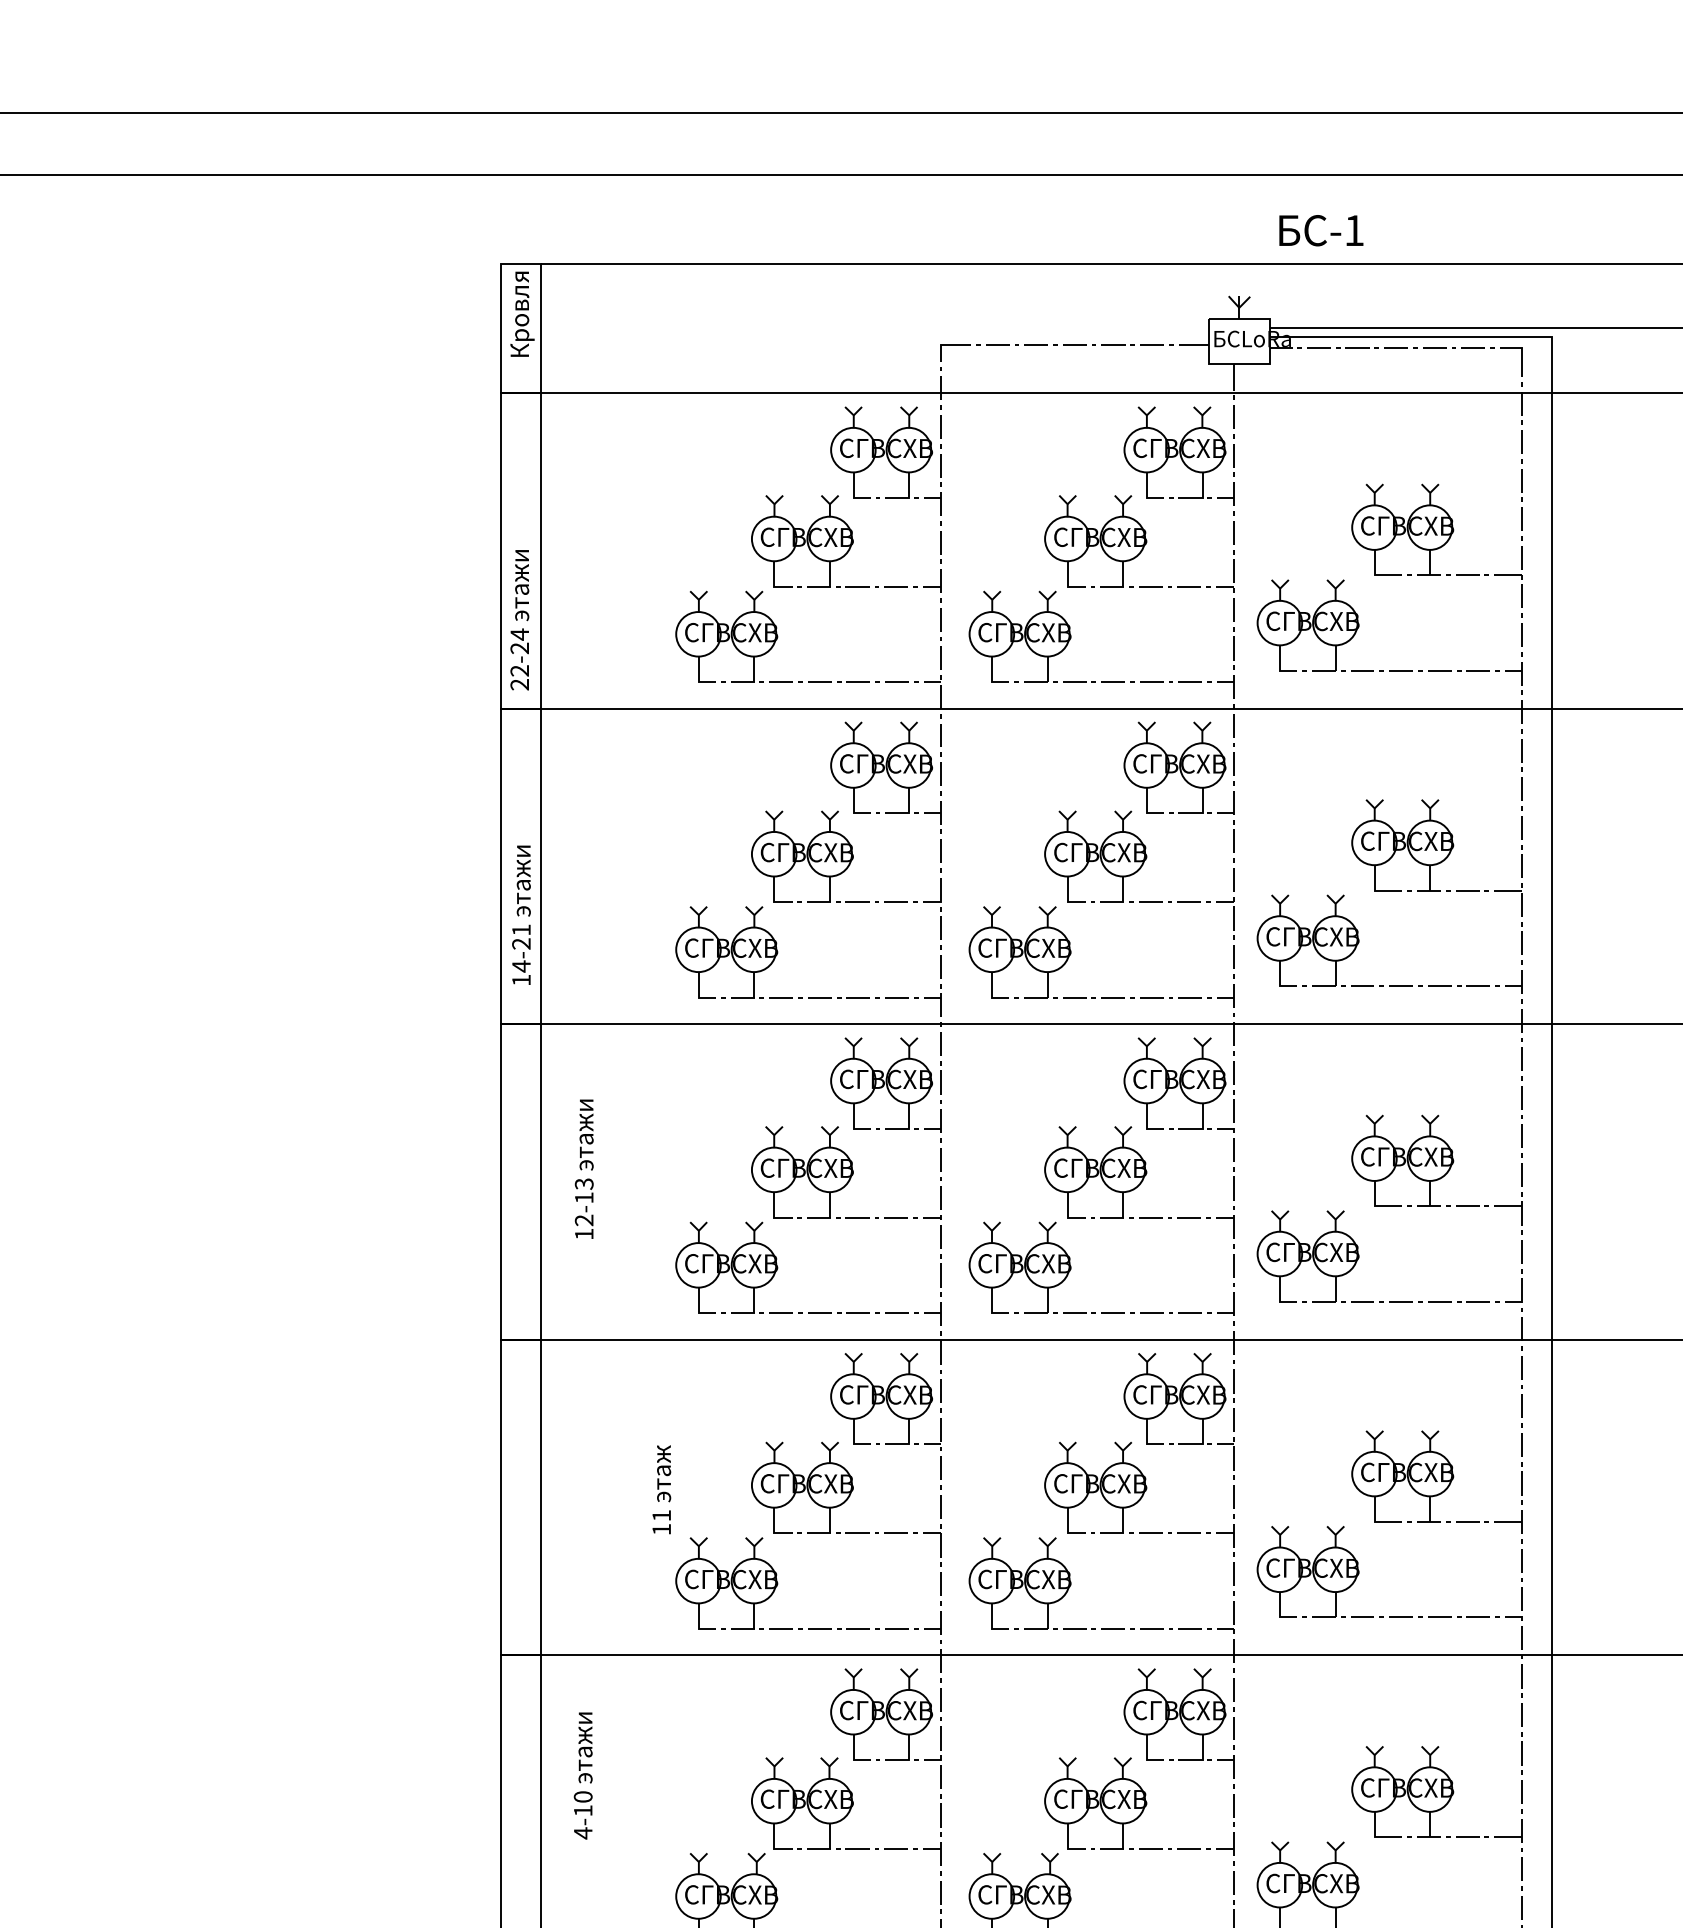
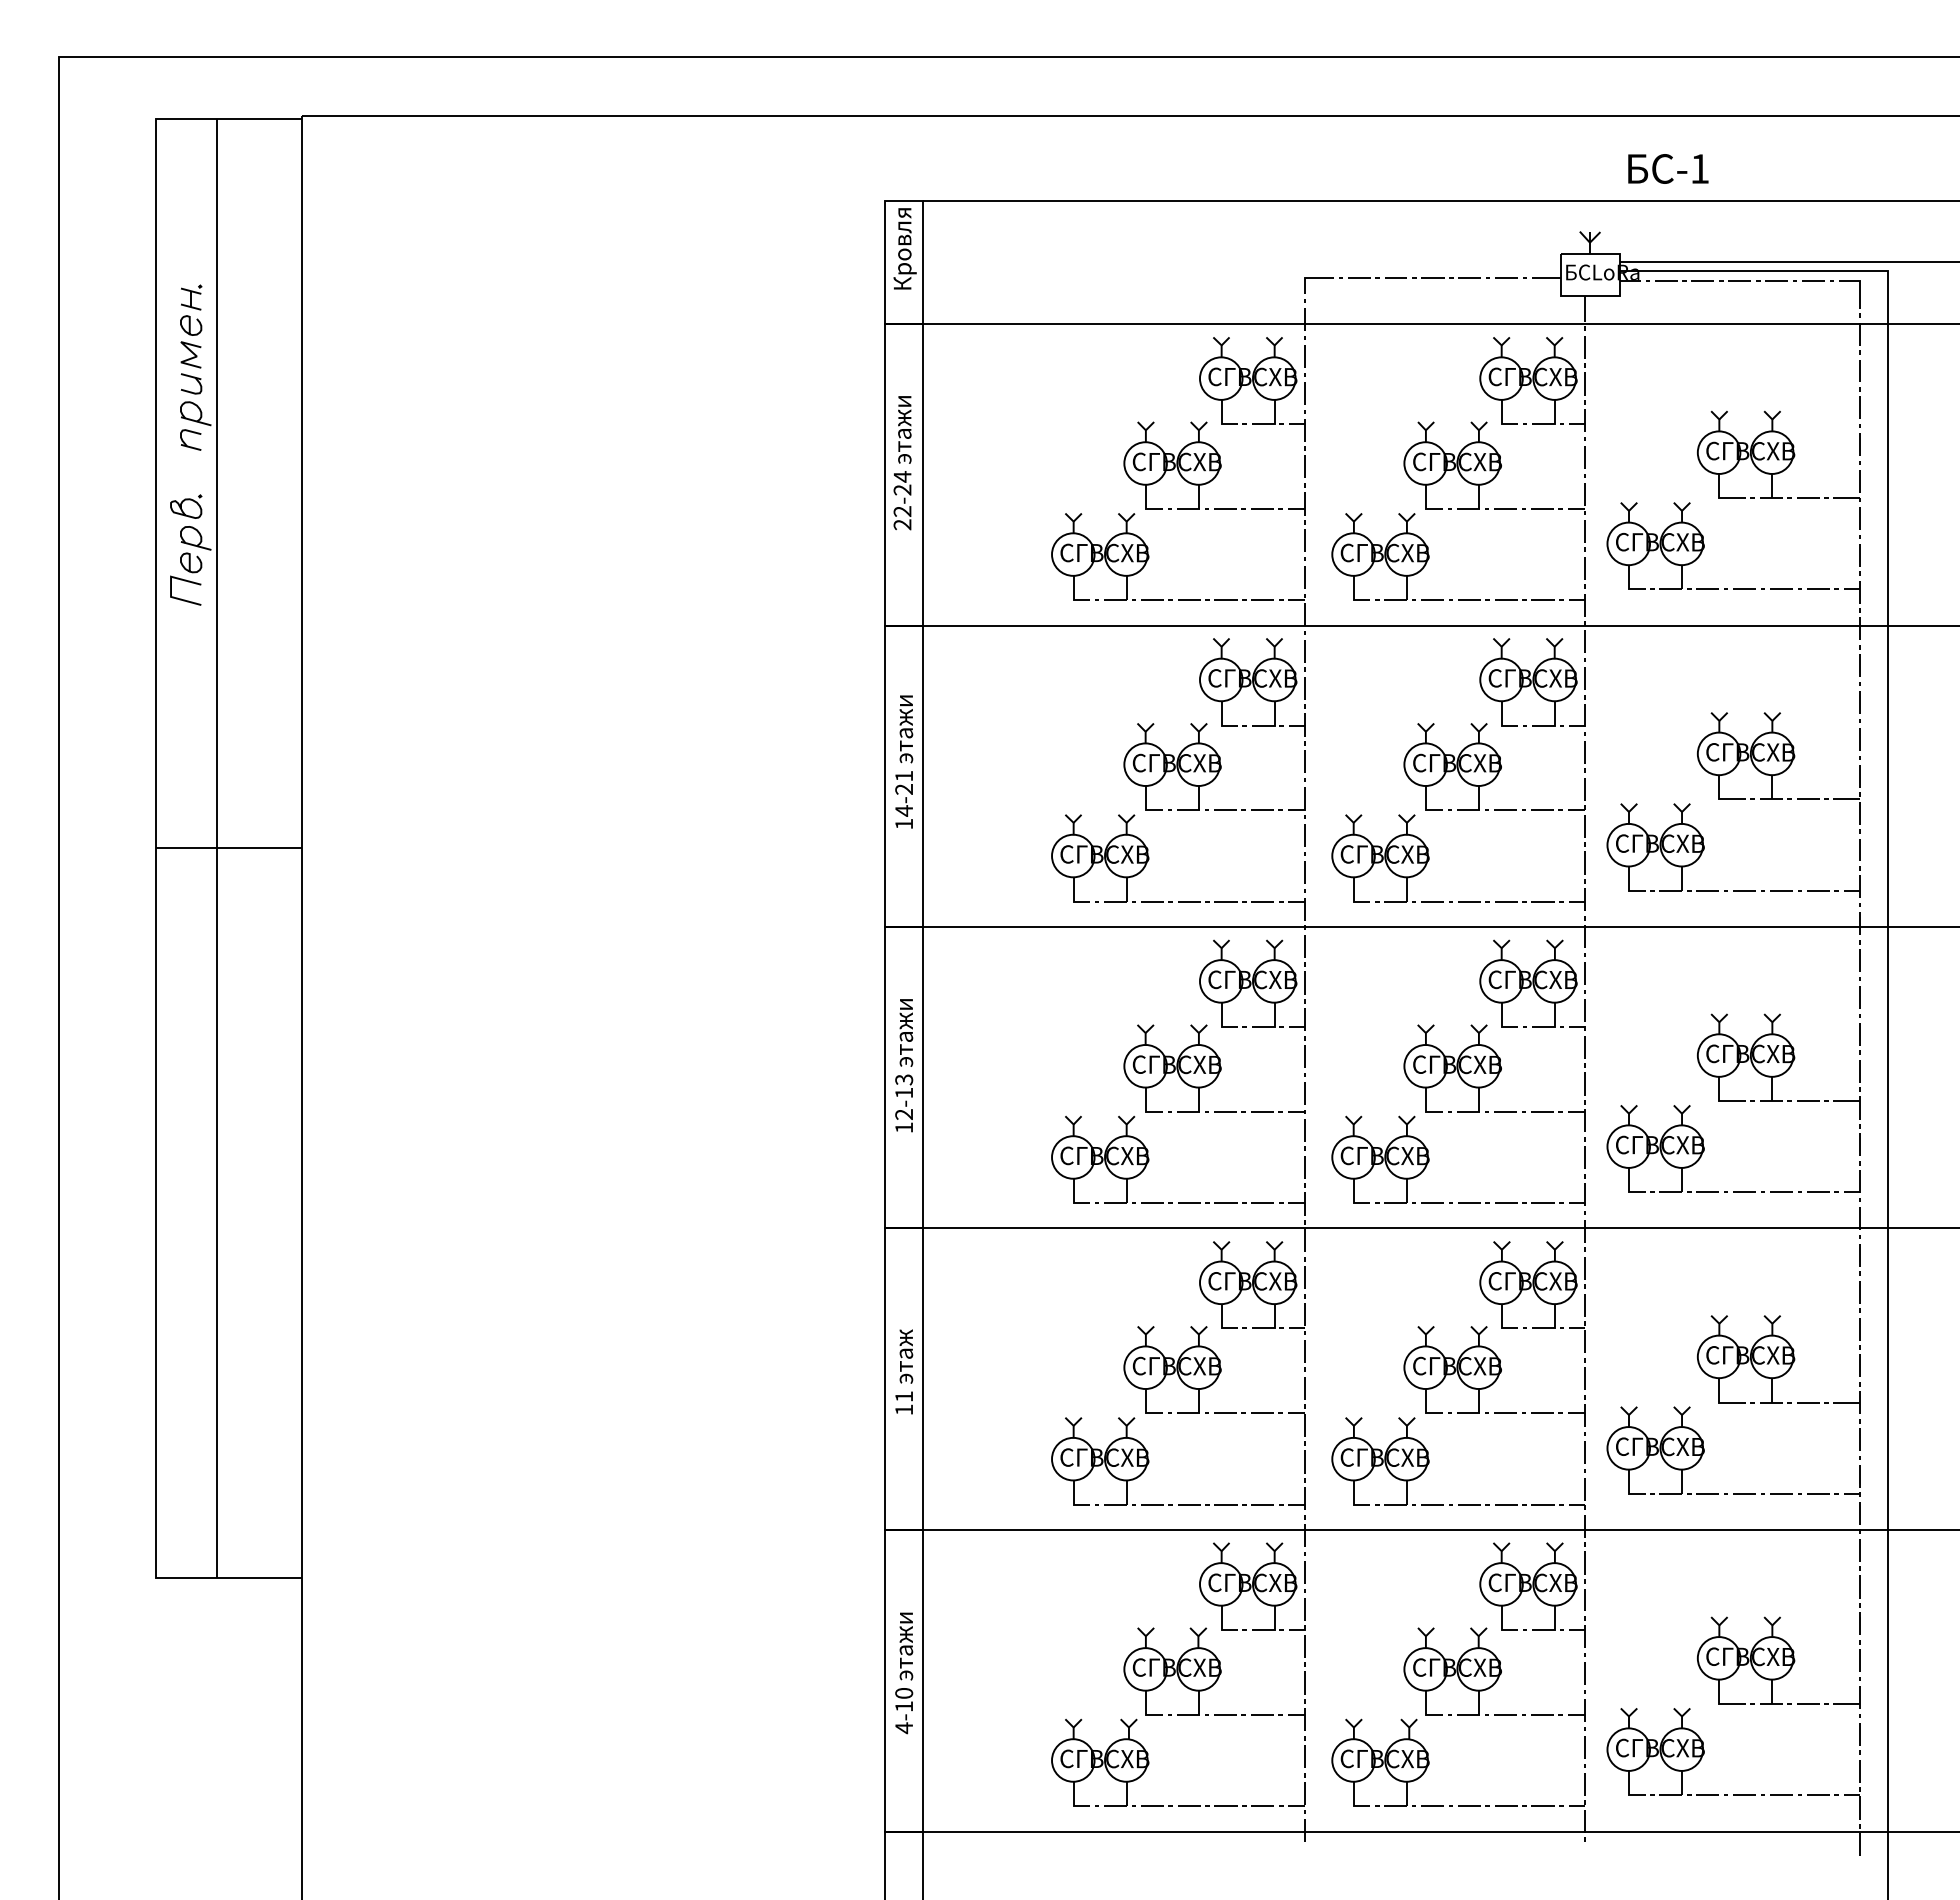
text: (519, 620) -> (902, 463), moved
text: (521, 914) -> (904, 761), moved
text: (584, 1169) -> (904, 1065), moved
text: (662, 1489) -> (904, 1371), moved
text: (583, 1776) -> (904, 1673), moved

